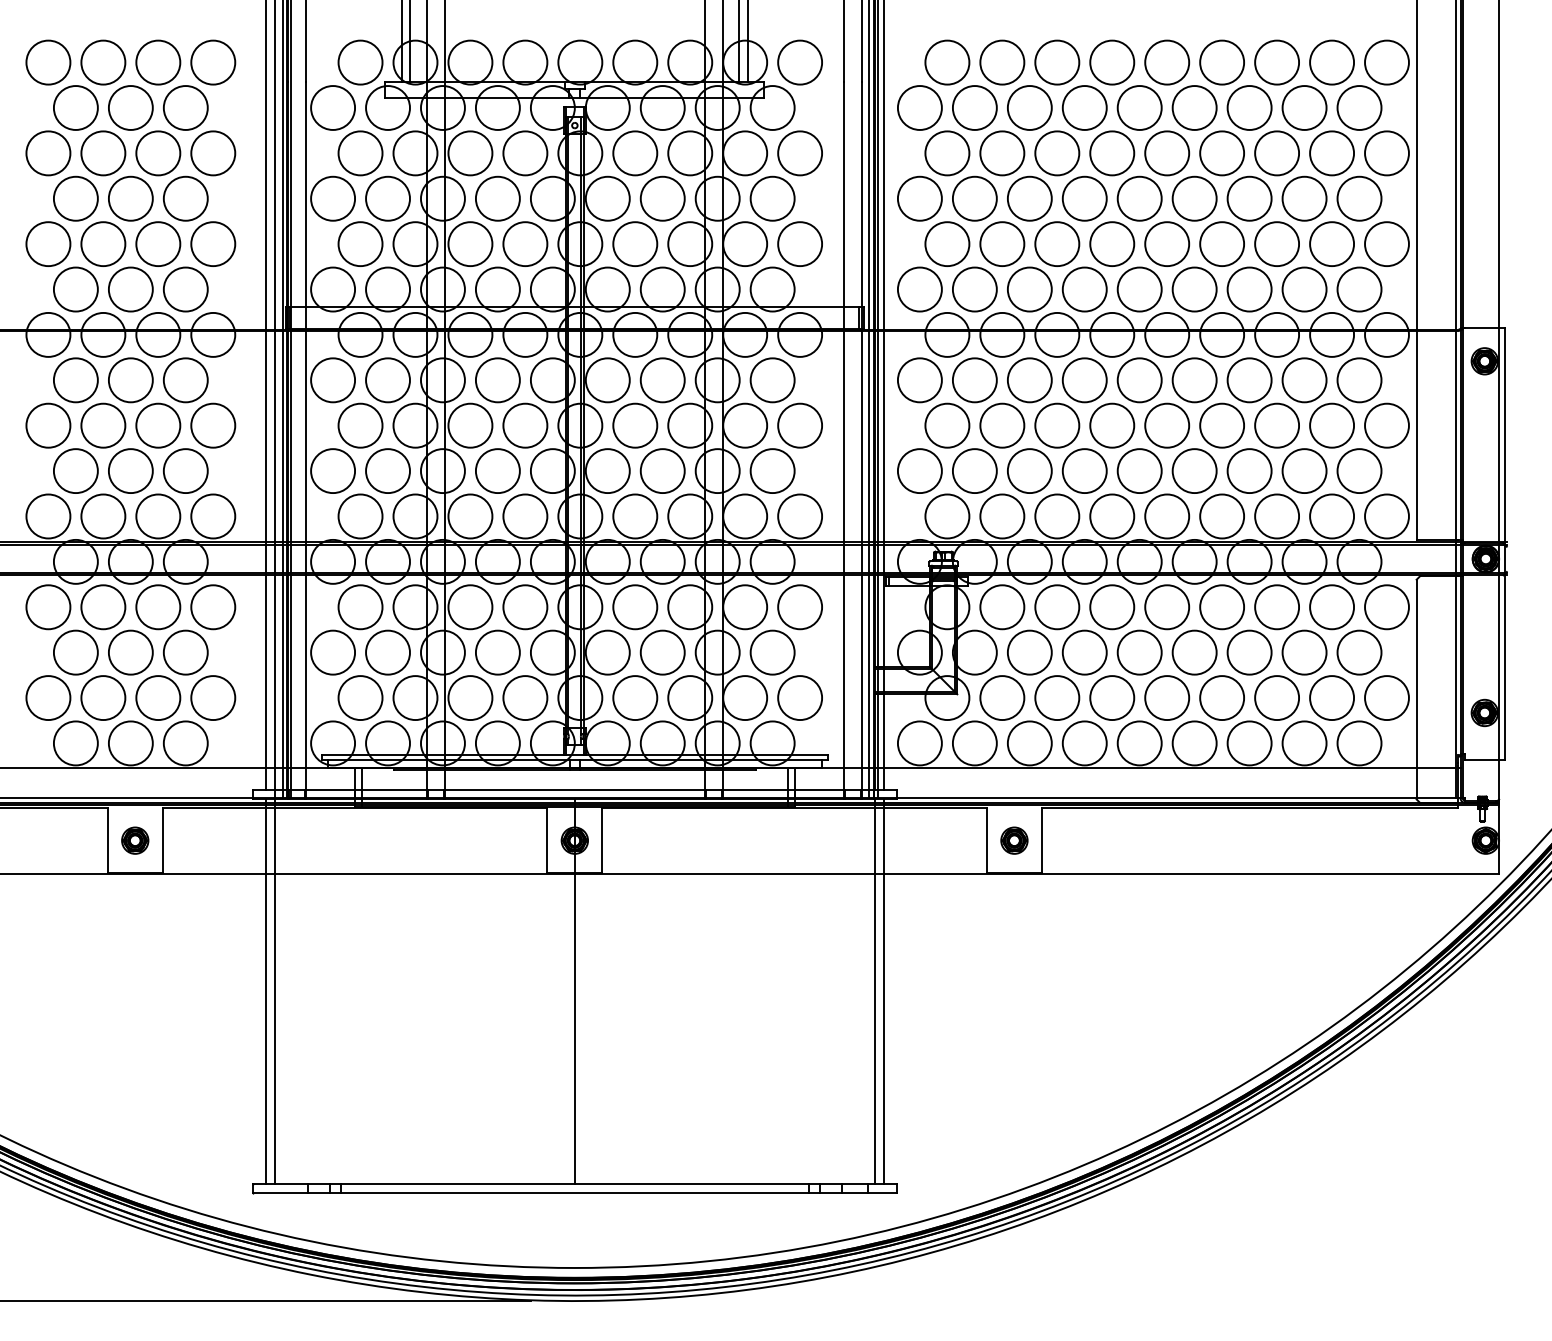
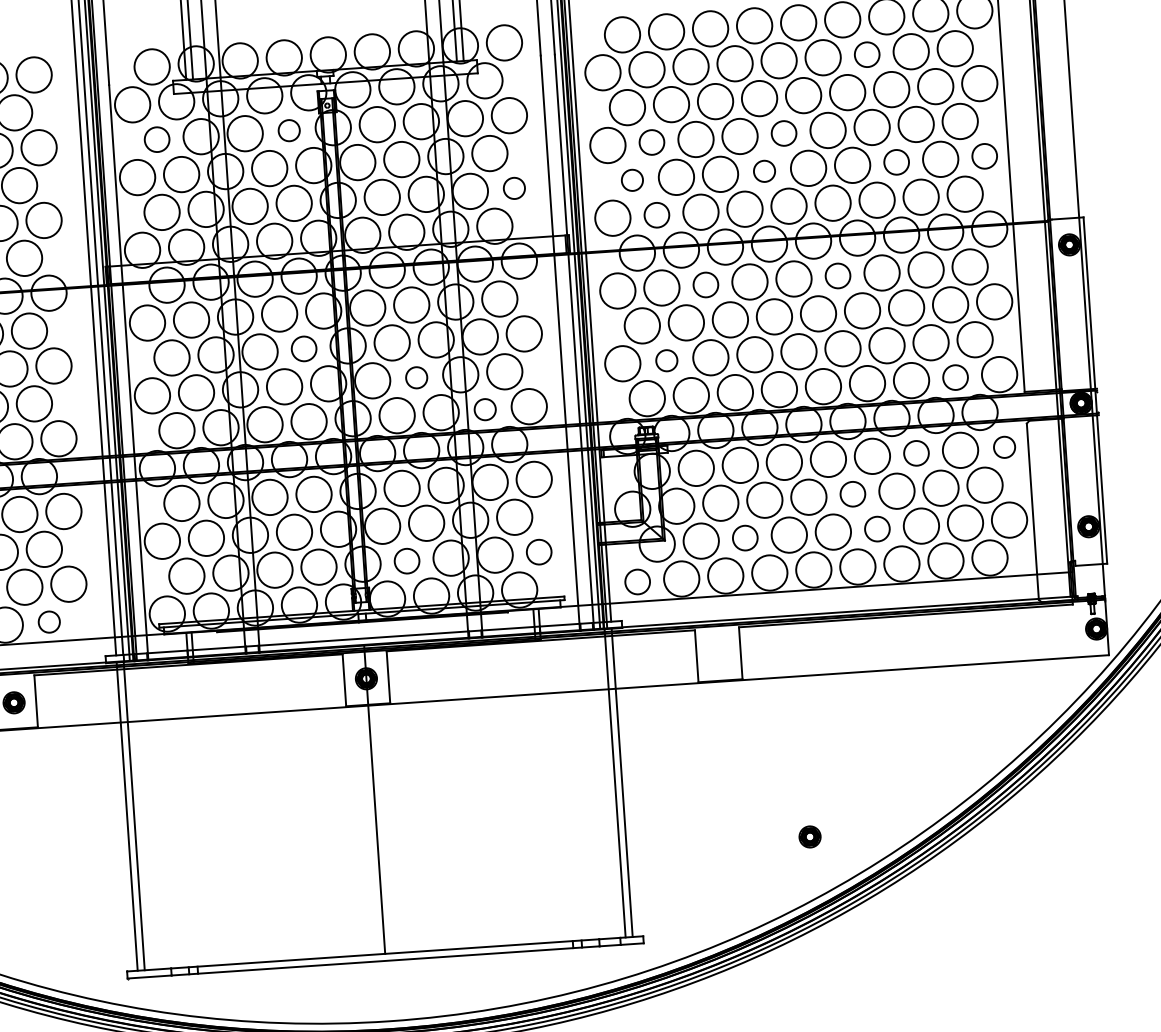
circle: (1249, 107) -> (867, 54), size x0.7
circle: (360, 153) -> (157, 139), size x0.7
circle: (525, 153) -> (289, 130), size x0.6
circle: (974, 198) -> (651, 142), size x0.7
circle: (1139, 198) -> (783, 133), size x0.7
circle: (800, 244) -> (514, 188), size x0.6
circle: (947, 244) -> (632, 180), size x0.6
circle: (1112, 244) -> (764, 171), size x0.6
circle: (1277, 244) -> (897, 162), size x0.7
circle: (1386, 244) -> (984, 156), size x0.7
circle: (974, 289) -> (656, 215), size x0.7
circle: (1029, 380) -> (705, 285), size x0.7
circle: (1194, 380) -> (837, 276), size x0.7
circle: (525, 425) -> (304, 348), size x0.7
circle: (662, 471) -> (416, 378), size x0.6
circle: (974, 471) -> (666, 361), size x0.6
circle: (745, 516) -> (485, 409), size x0.6
circle: (1332, 516) -> (955, 377), size x0.7
circle: (1277, 607) -> (916, 453), size x0.7
circle: (1386, 607) -> (1004, 447), size x0.6
circle: (1194, 652) -> (852, 494), size x0.7
circle: (635, 698) -> (407, 561), size x0.7
circle: (800, 698) -> (539, 552), size x0.7
circle: (1057, 698) -> (745, 538), size x0.7
circle: (1222, 698) -> (877, 529), size x0.7
circle: (185, 743) -> (49, 622), size x0.6
circle: (919, 743) -> (637, 582), size x0.7
part: (1014, 840) -> (810, 836), moved

